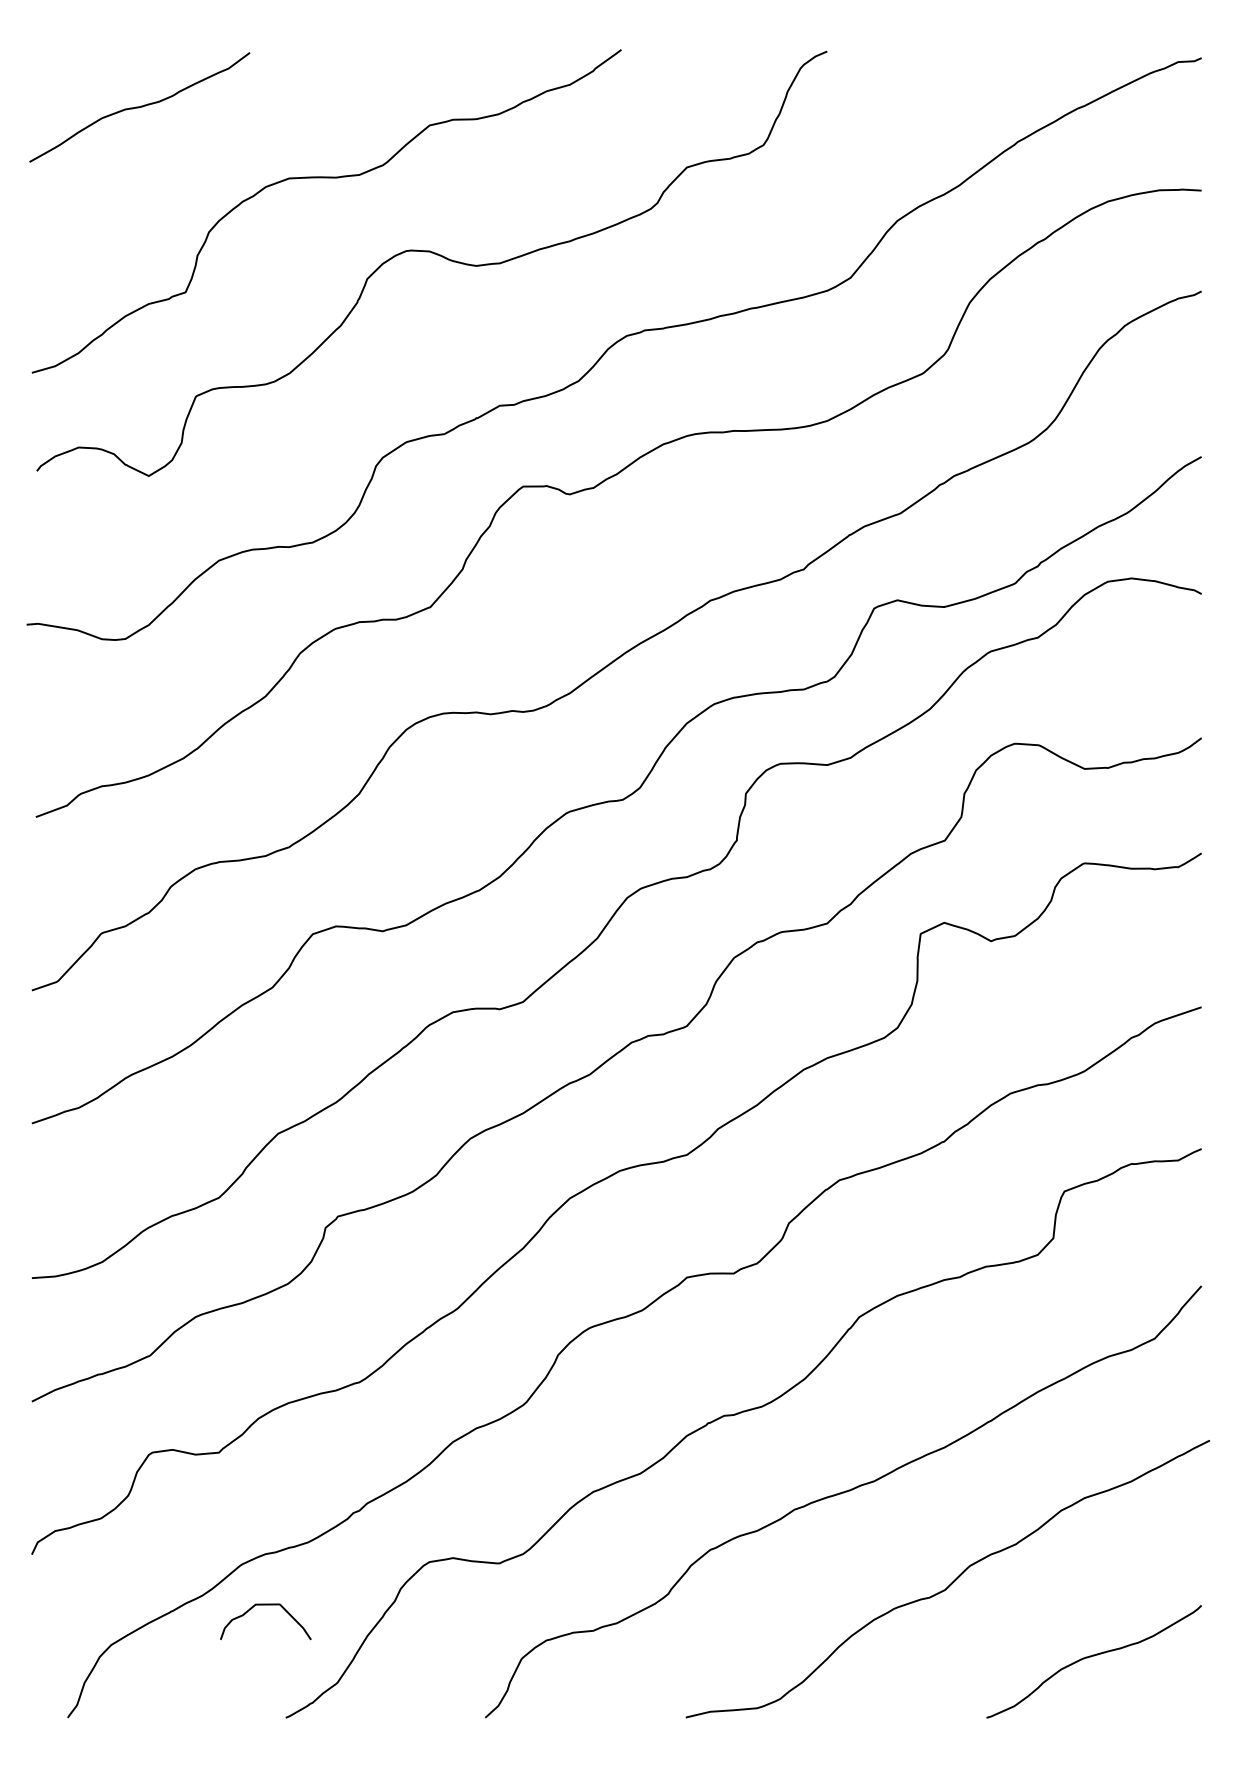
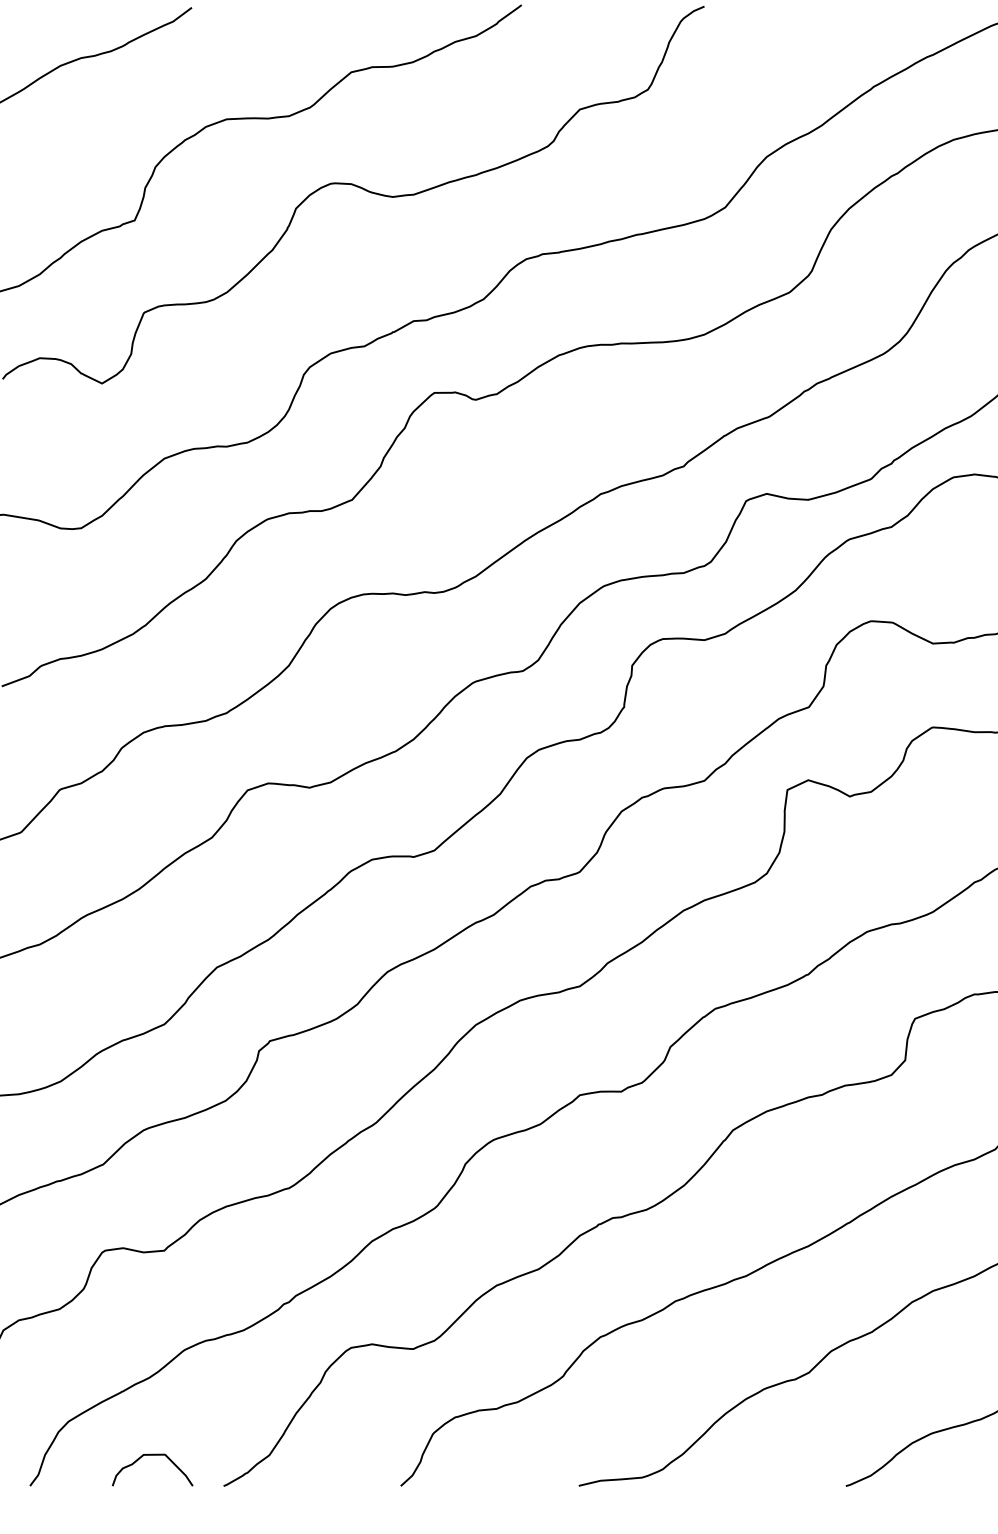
curve: (265, 1605) -> (152, 1455), moved

